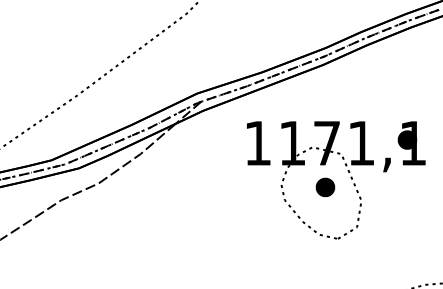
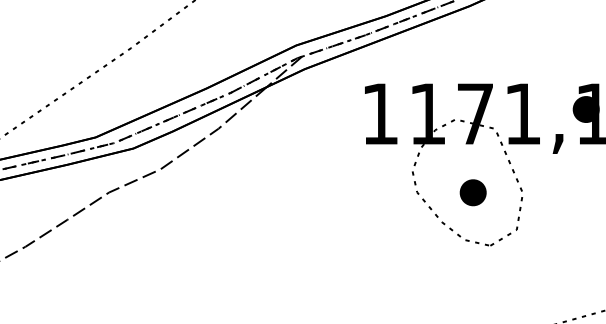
part: (325, 187) -> (473, 192), moved

